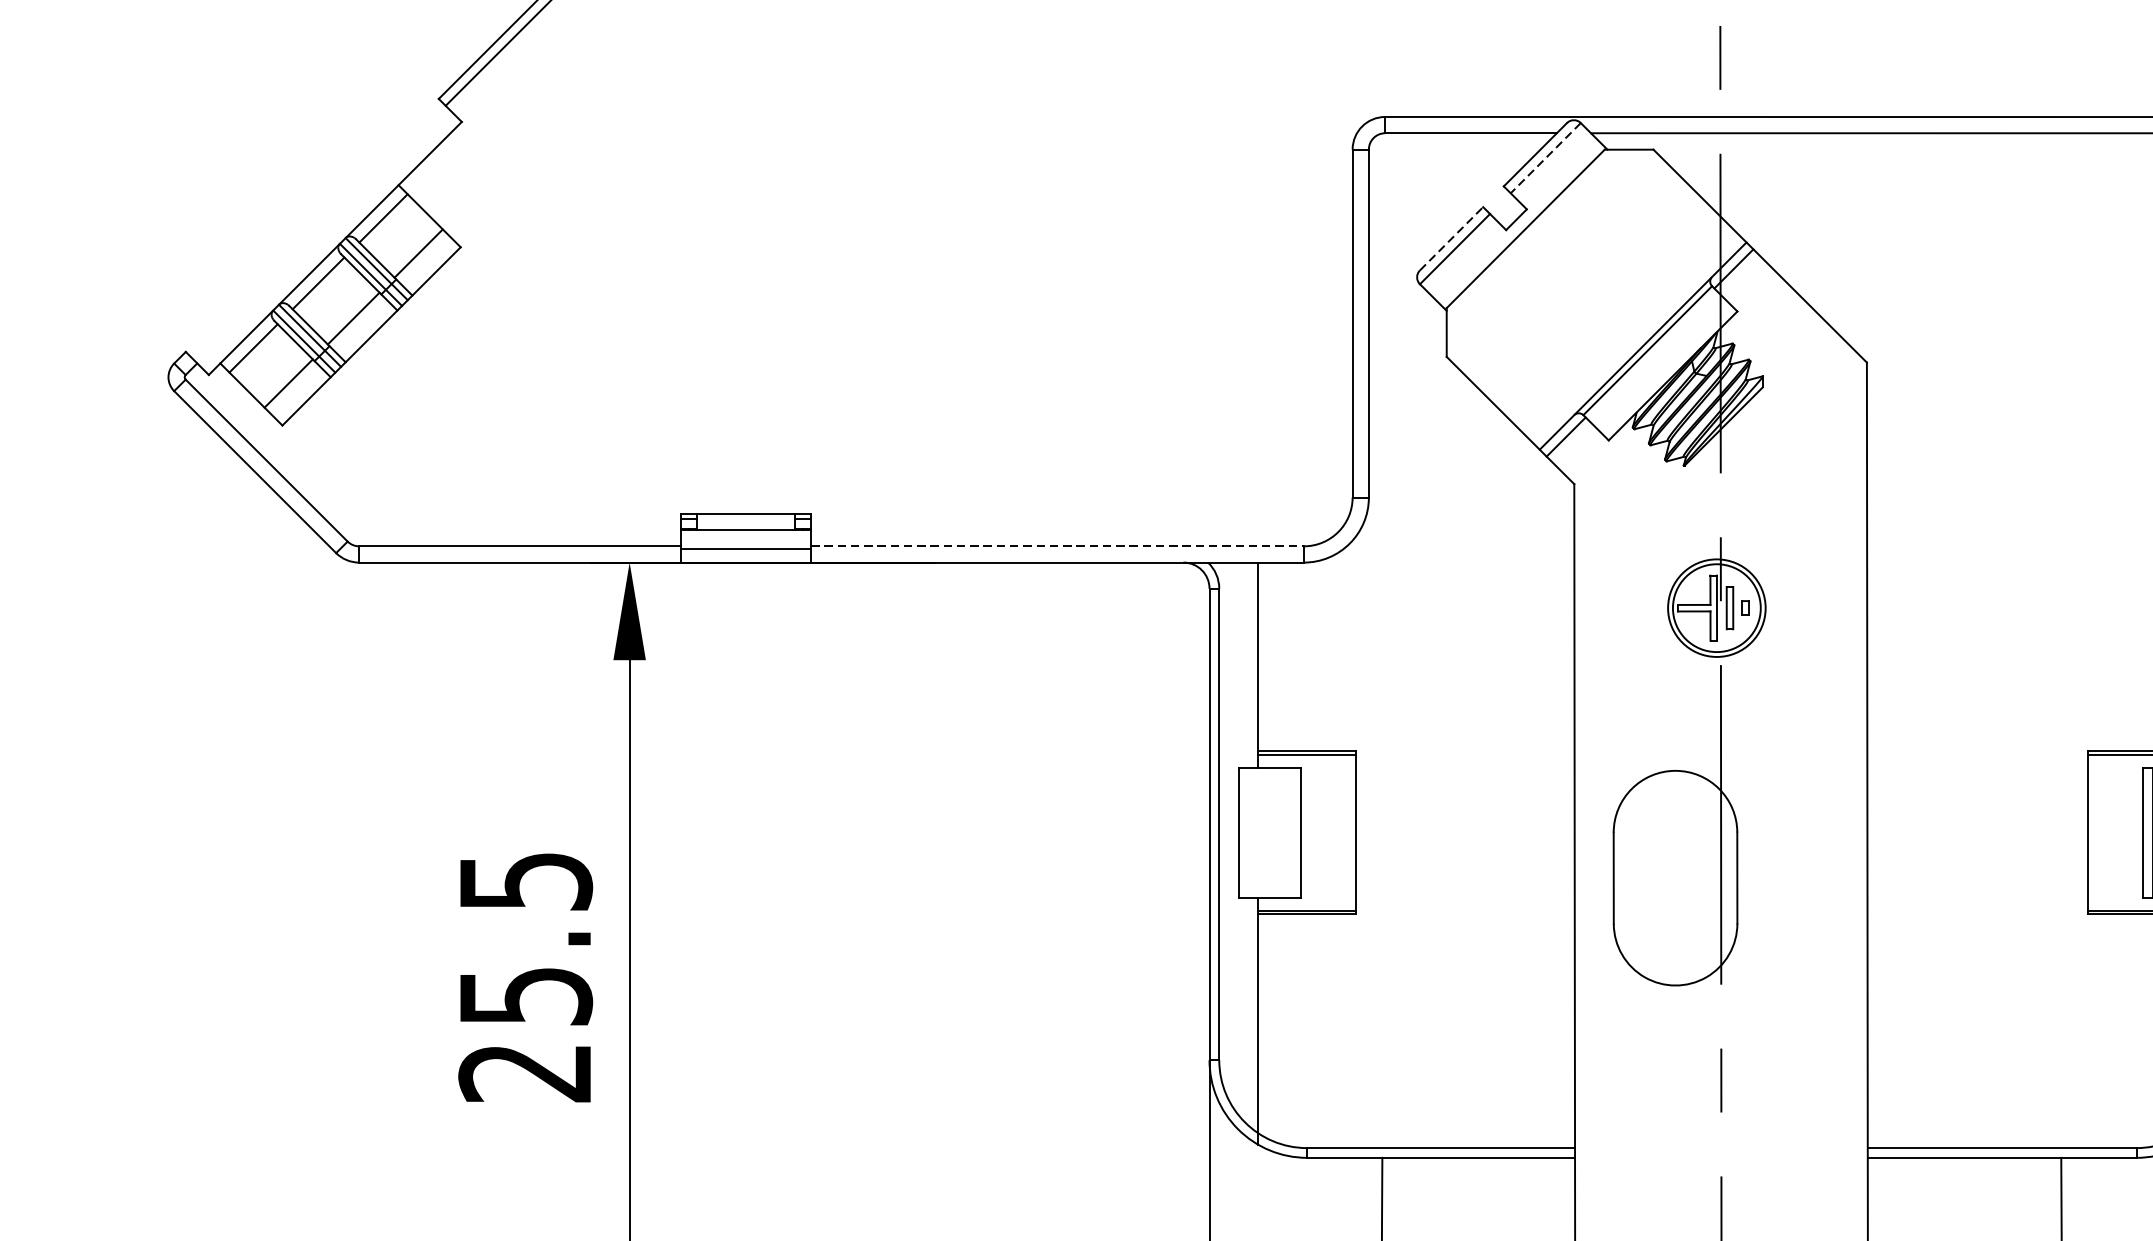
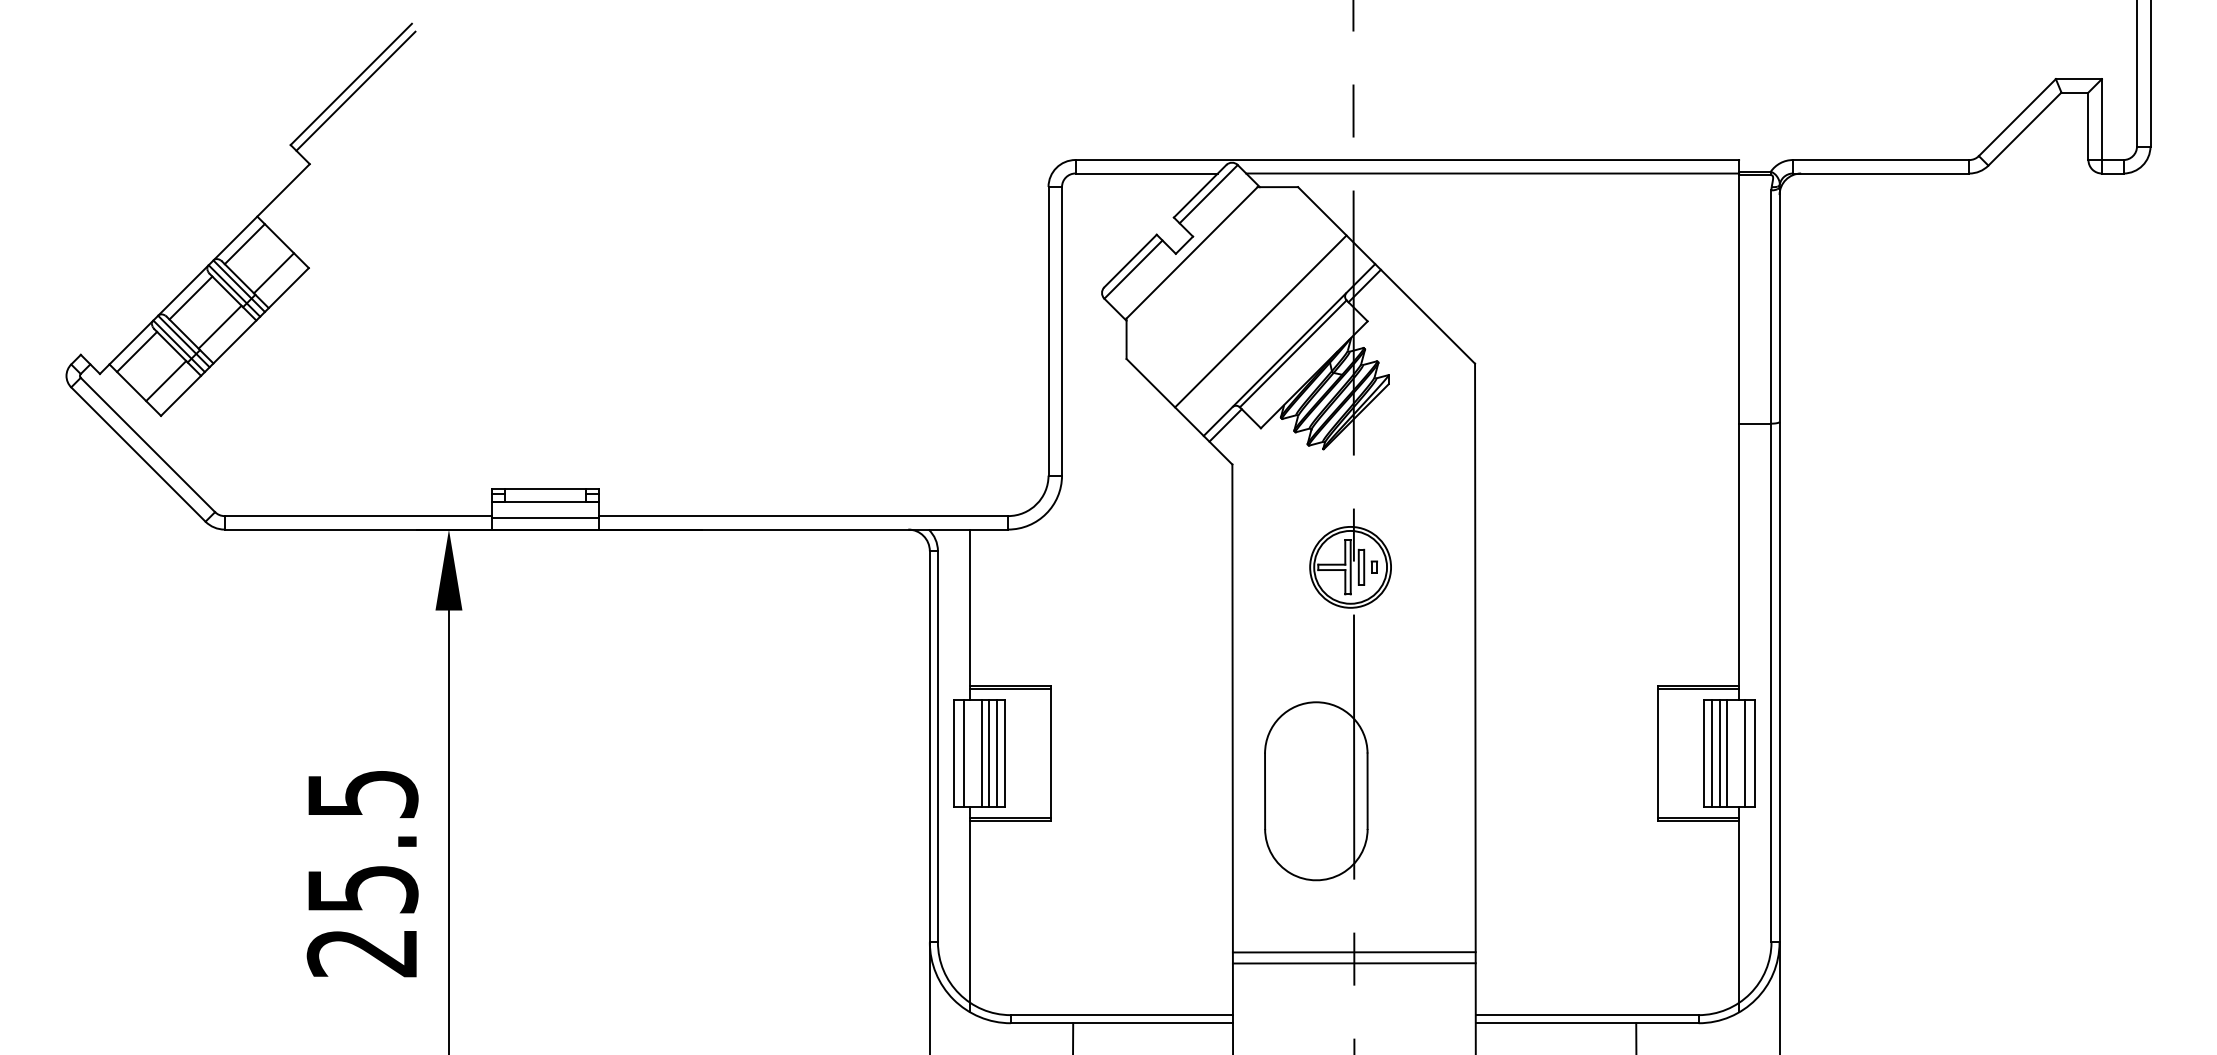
line: (1545, 158) -> (1208, 194), dashed -> solid
line: (1451, 238) -> (1130, 260), dashed -> solid
line: (1608, 311) -> (1260, 321), added
line: (1058, 546) -> (804, 516), dashed -> solid
line: (1250, 832) -> (963, 753), added
line: (1272, 832) -> (982, 753), added
line: (1281, 832) -> (989, 753), added
line: (1291, 832) -> (997, 753), added
line: (1720, 1072) -> (1353, 952), added
line: (1720, 1085) -> (1353, 963), added

